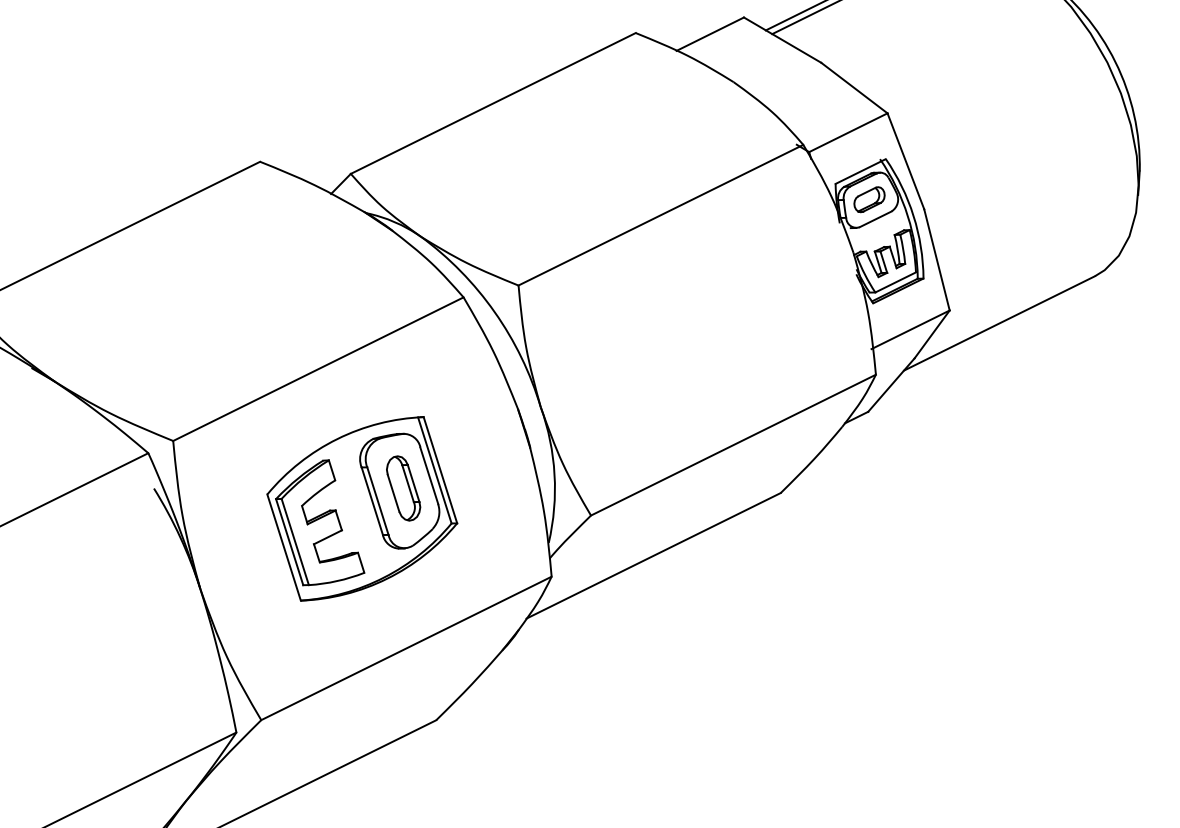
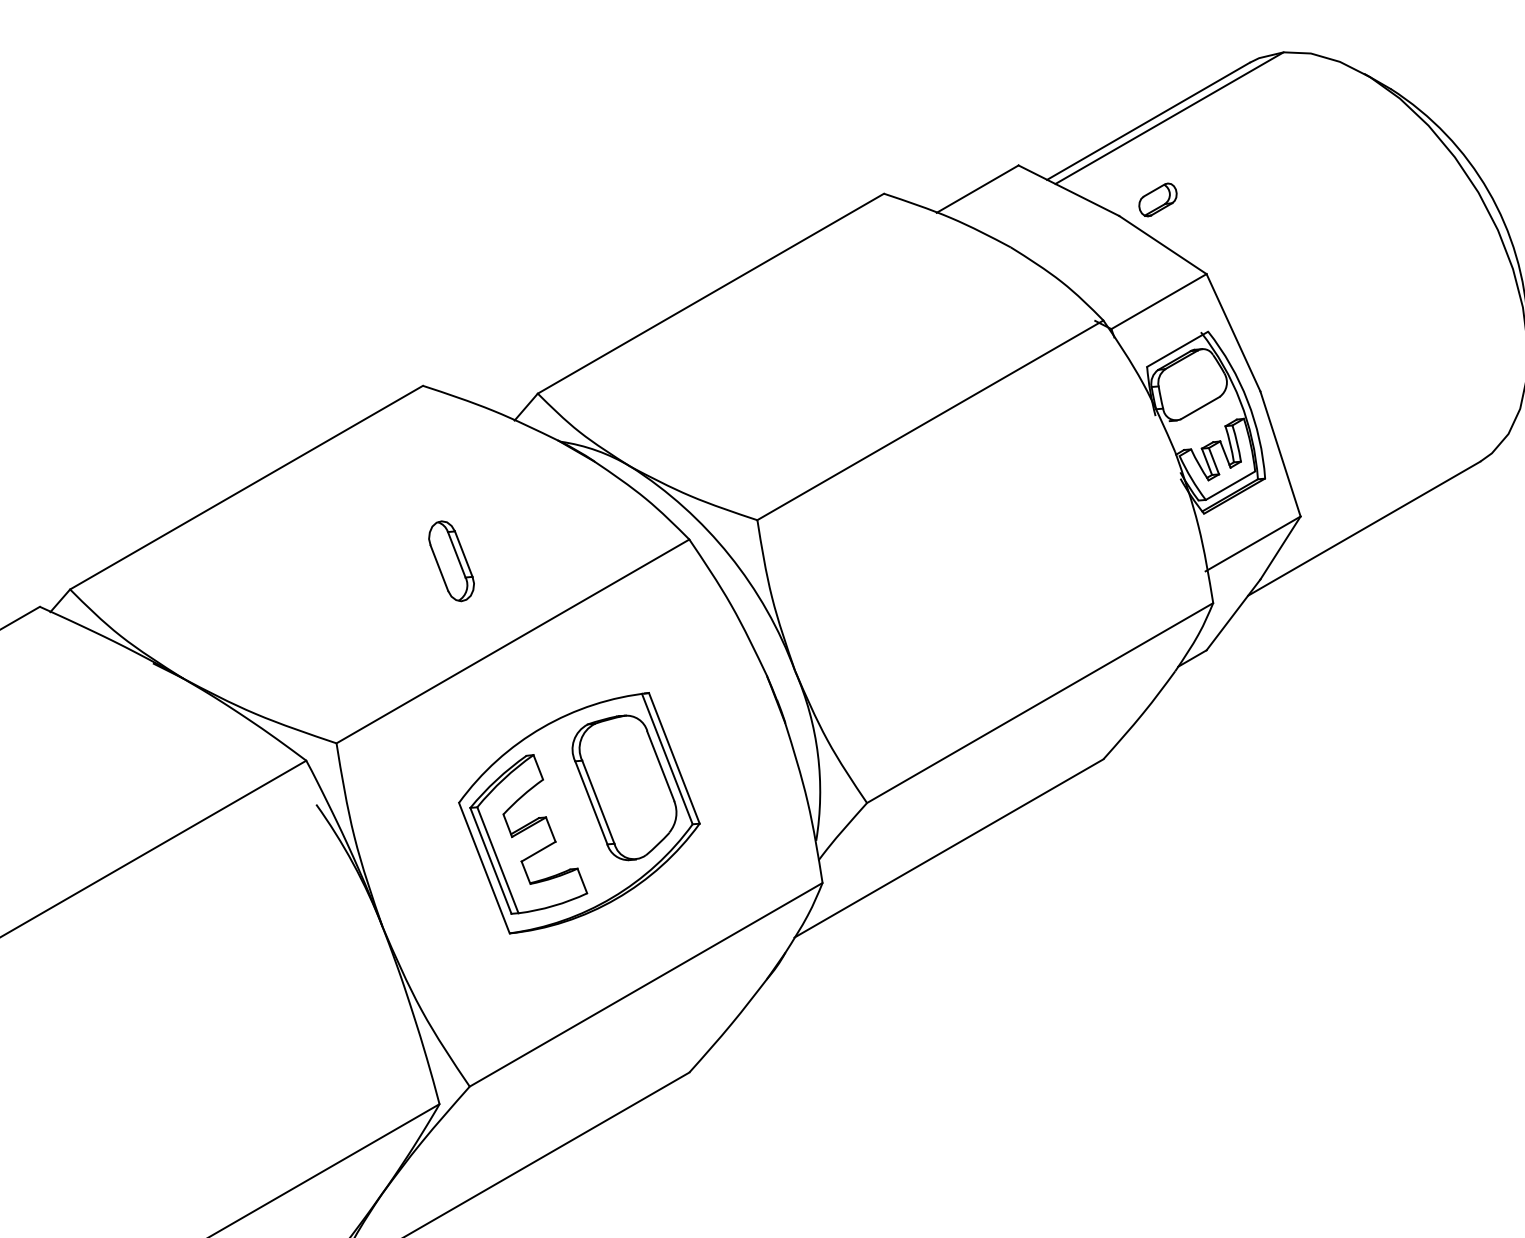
part: (869, 199) -> (1157, 199), moved
part: (403, 488) -> (451, 561), moved

